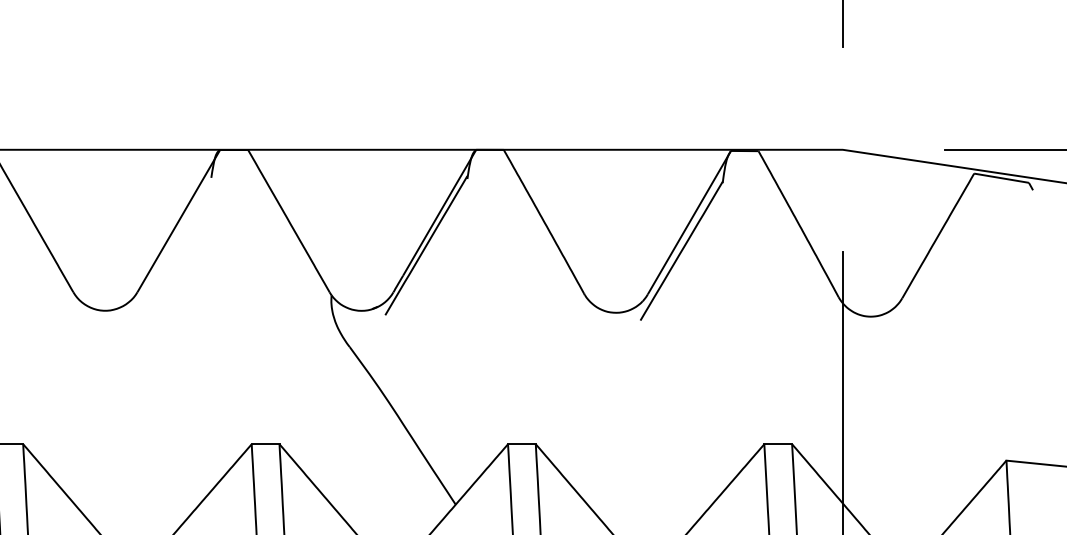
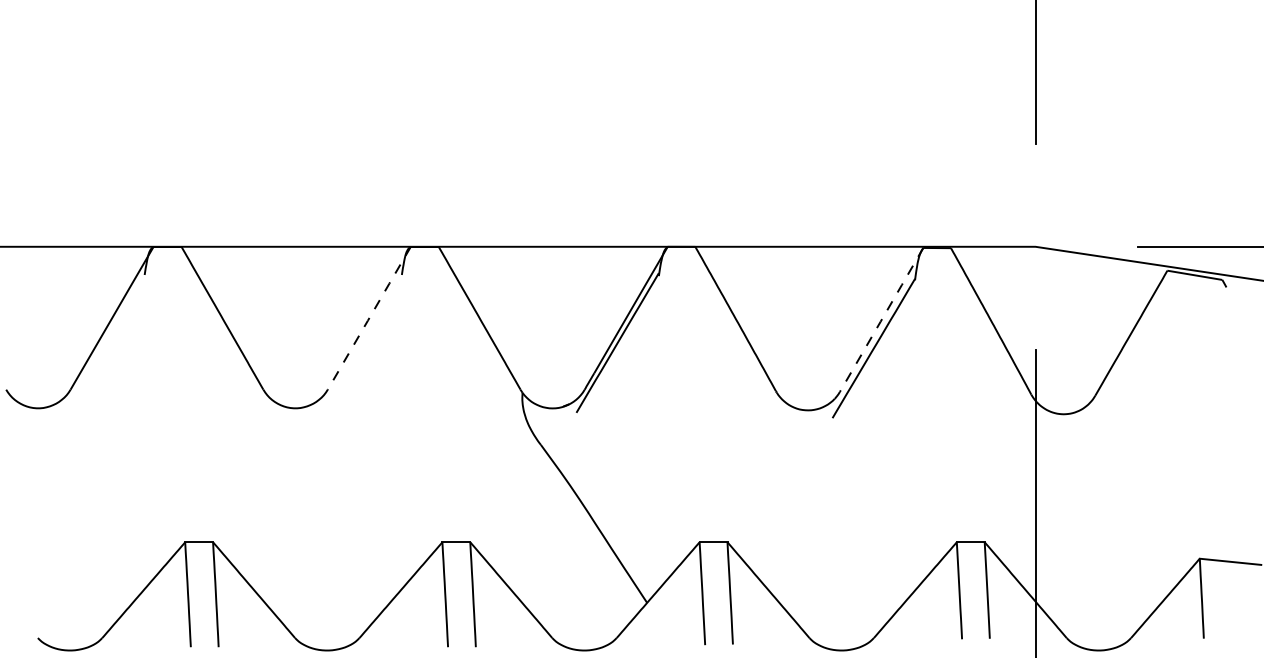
line: (179, 221) -> (369, 318), solid -> dashed
line: (689, 223) -> (881, 320), solid -> dashed

